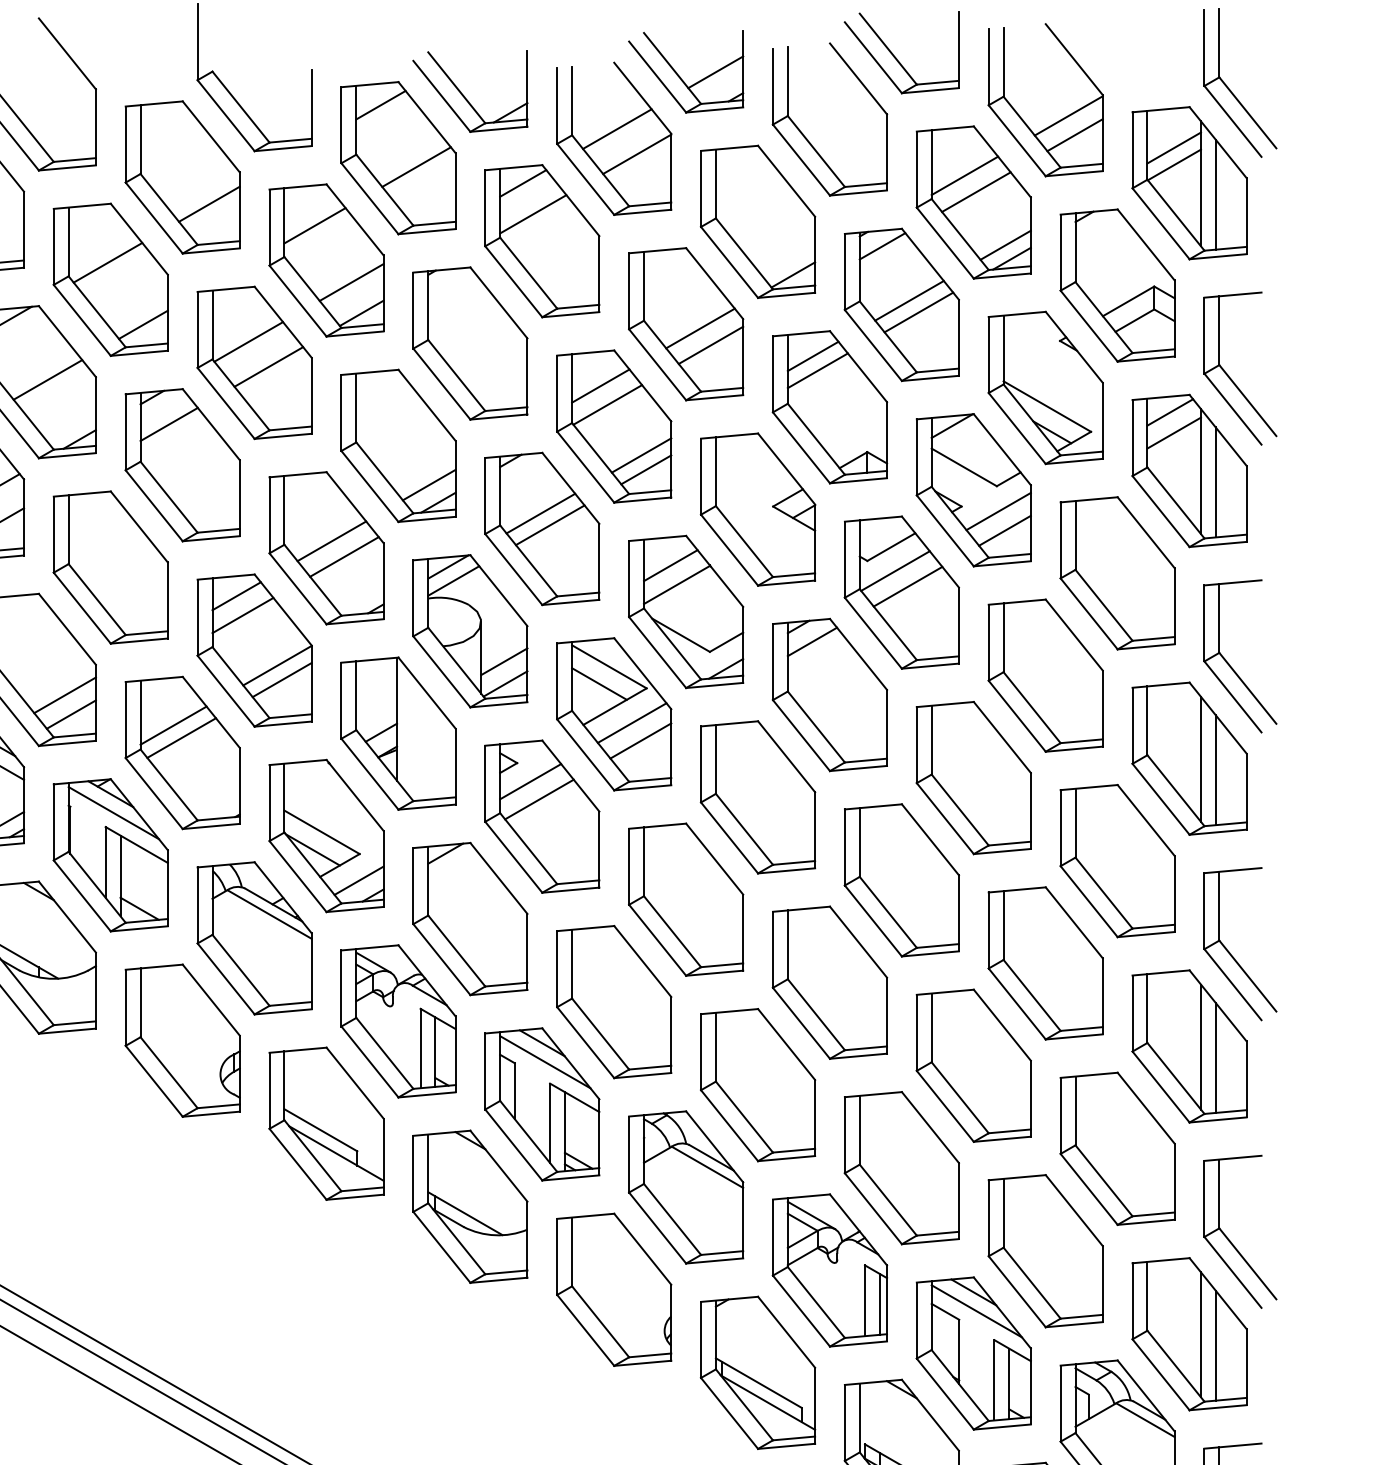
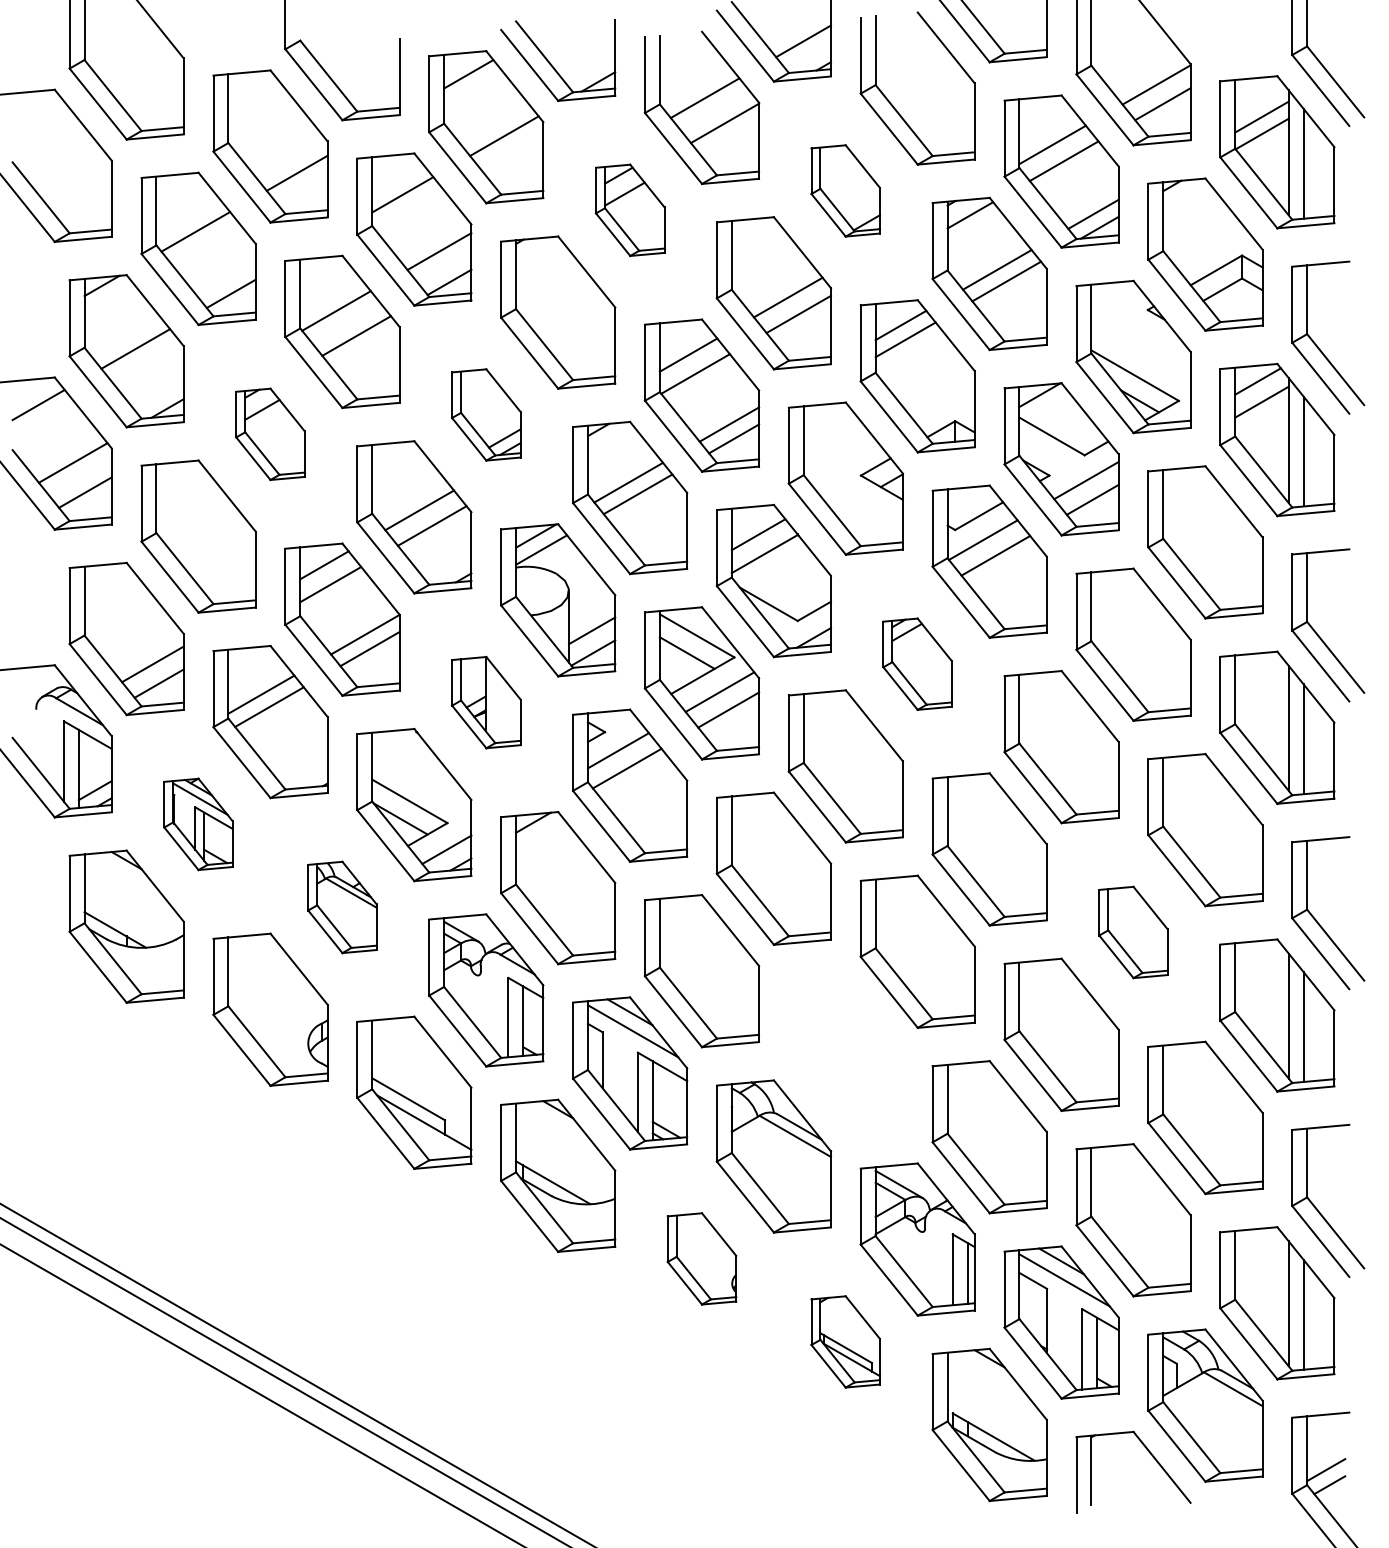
part: (757, 221) -> (845, 190), size x0.6
part: (542, 241) -> (630, 210), size x0.6
part: (398, 445) -> (486, 414), size x0.6
part: (182, 465) -> (270, 434), size x0.6
part: (829, 695) -> (917, 664), size x0.6
part: (398, 733) -> (486, 702), size x0.6
part: (110, 855) -> (198, 824), size x0.6
part: (254, 938) -> (342, 907), size x0.6
part: (1045, 963) -> (1133, 932), size x0.6
part: (757, 1085) -> (845, 1054), removed
part: (613, 1289) -> (701, 1258), size x0.6
part: (757, 1372) -> (845, 1341), size x0.6

